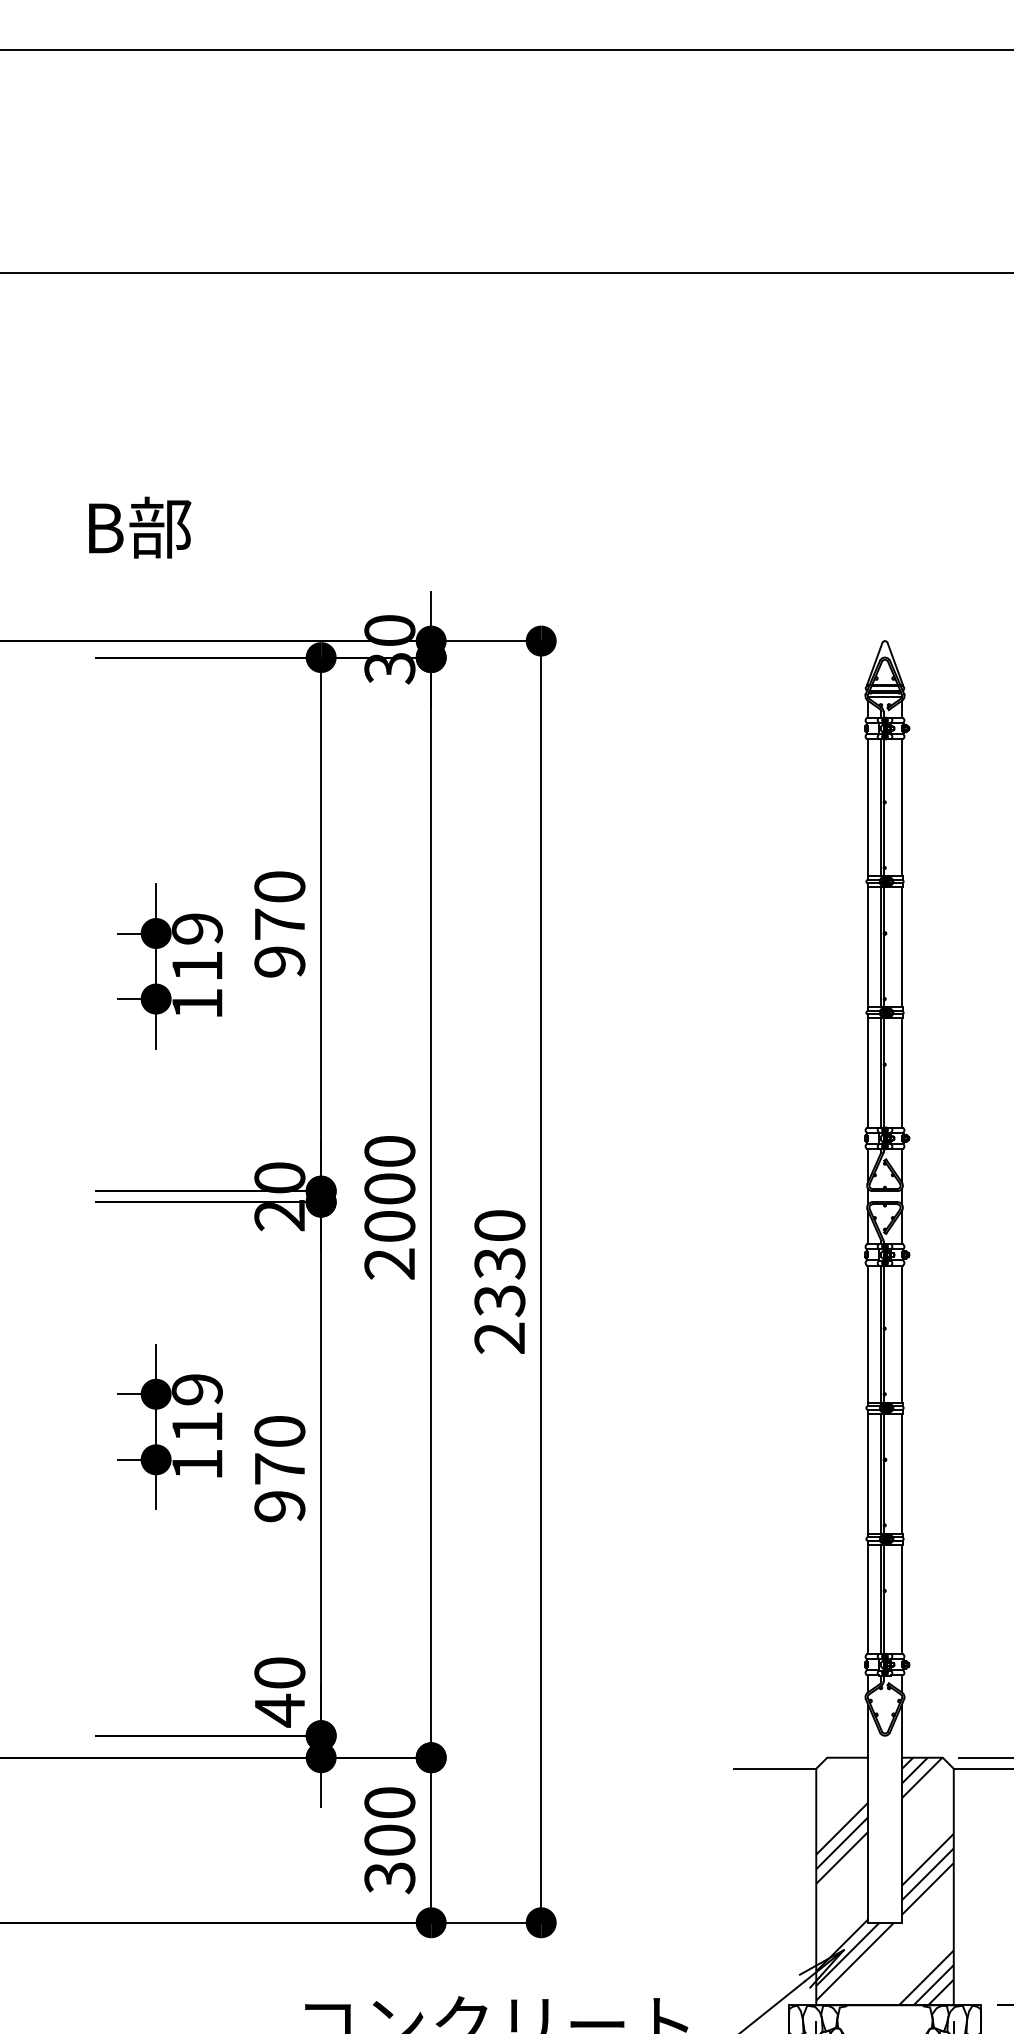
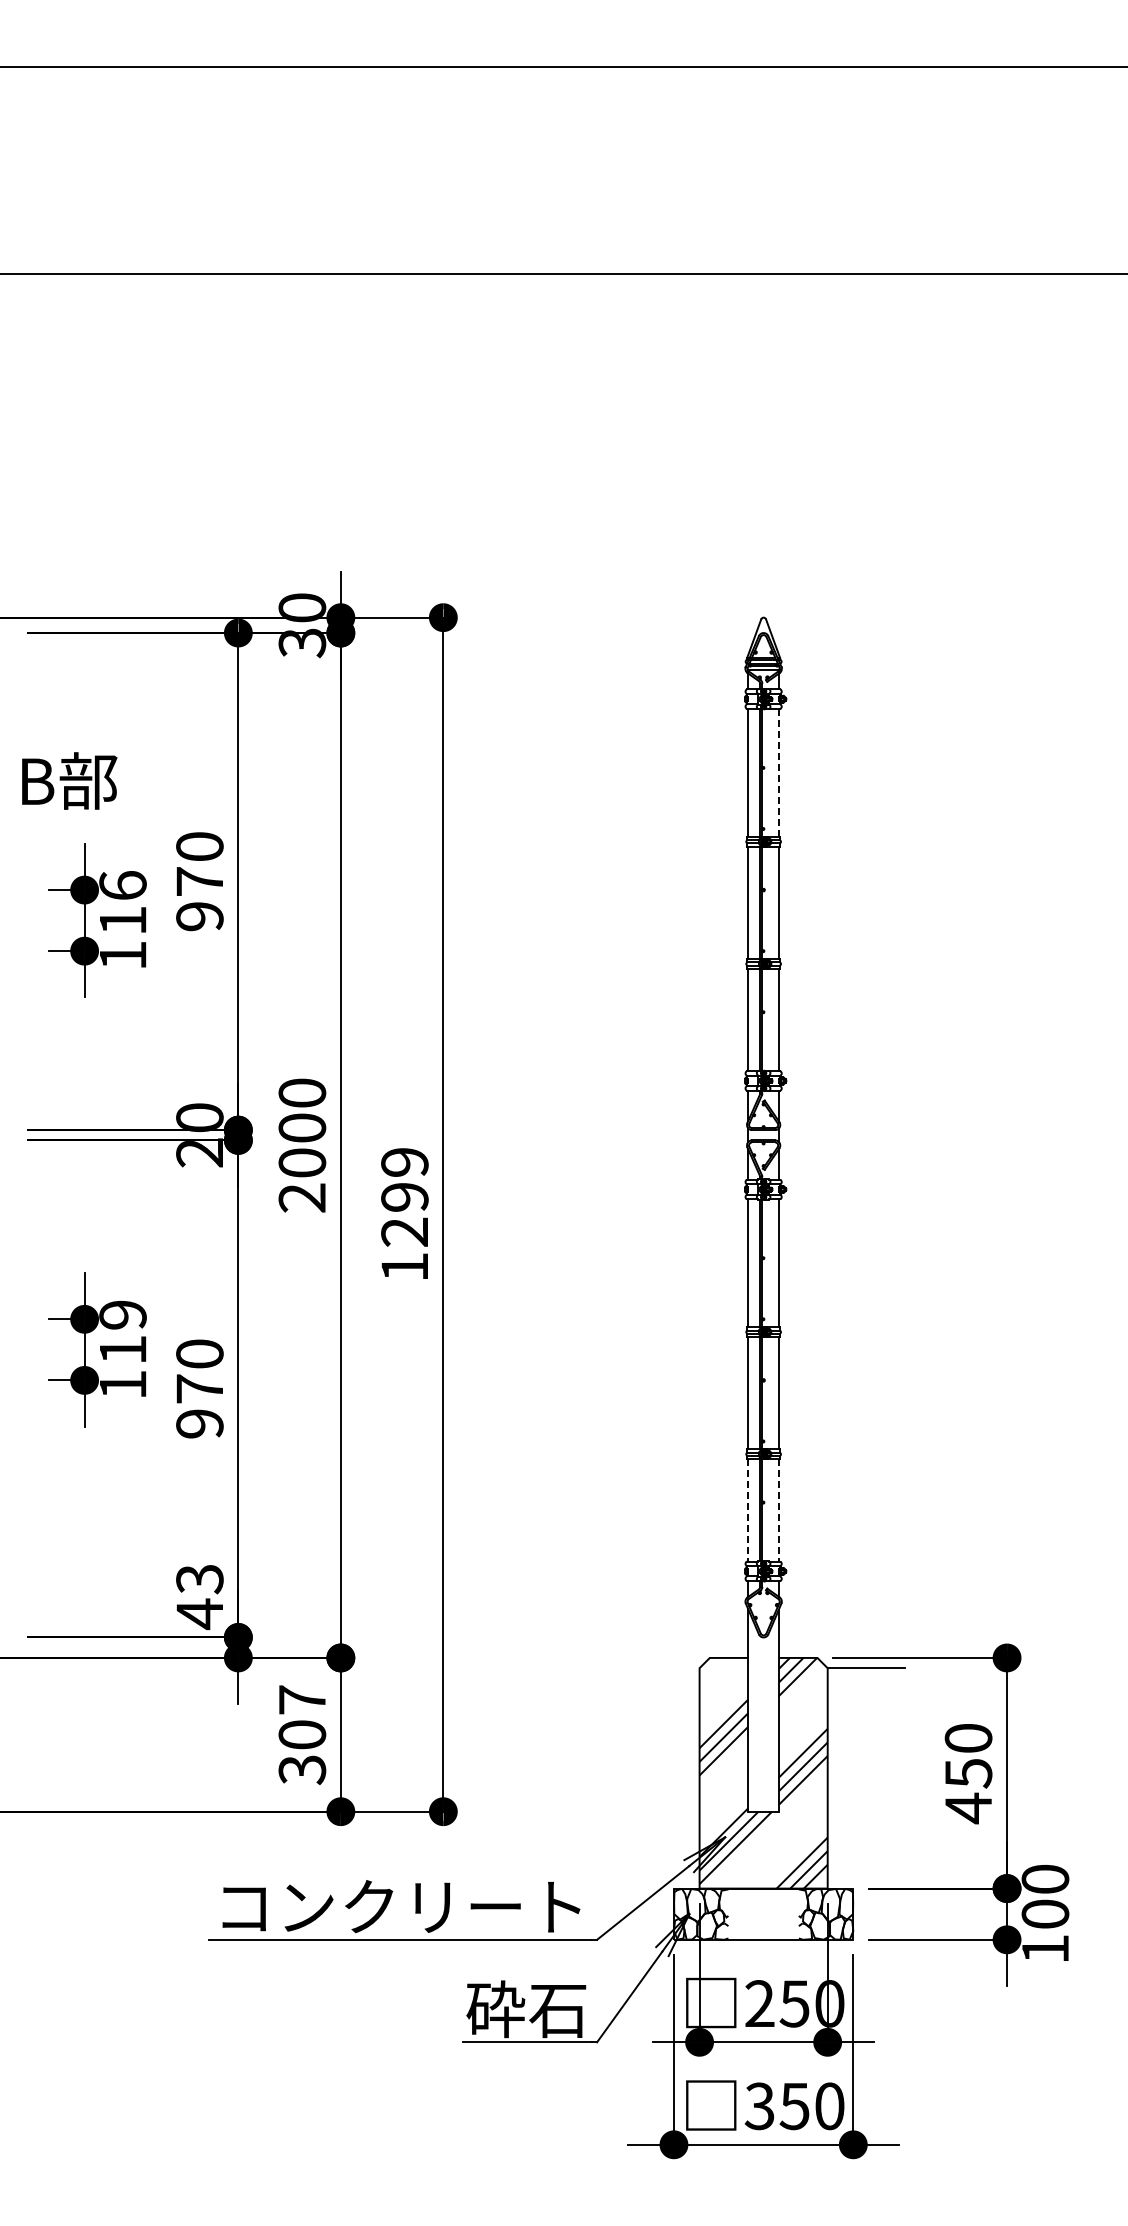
text: (139, 527) -> (69, 780), moved
line: (902, 807) -> (779, 772), solid -> dashed
text: (196, 928) -> (122, 885), 119 -> 116
text: (499, 1281) -> (404, 1214), 2330 -> 1299
line: (868, 1599) -> (748, 1510), solid -> dashed
line: (902, 1599) -> (779, 1510), solid -> dashed
text: (279, 1673) -> (199, 1579), 40 -> 43
line: (774, 1769) -> (660, 1668), removed
text: (390, 1802) -> (302, 1699), 300 -> 307

